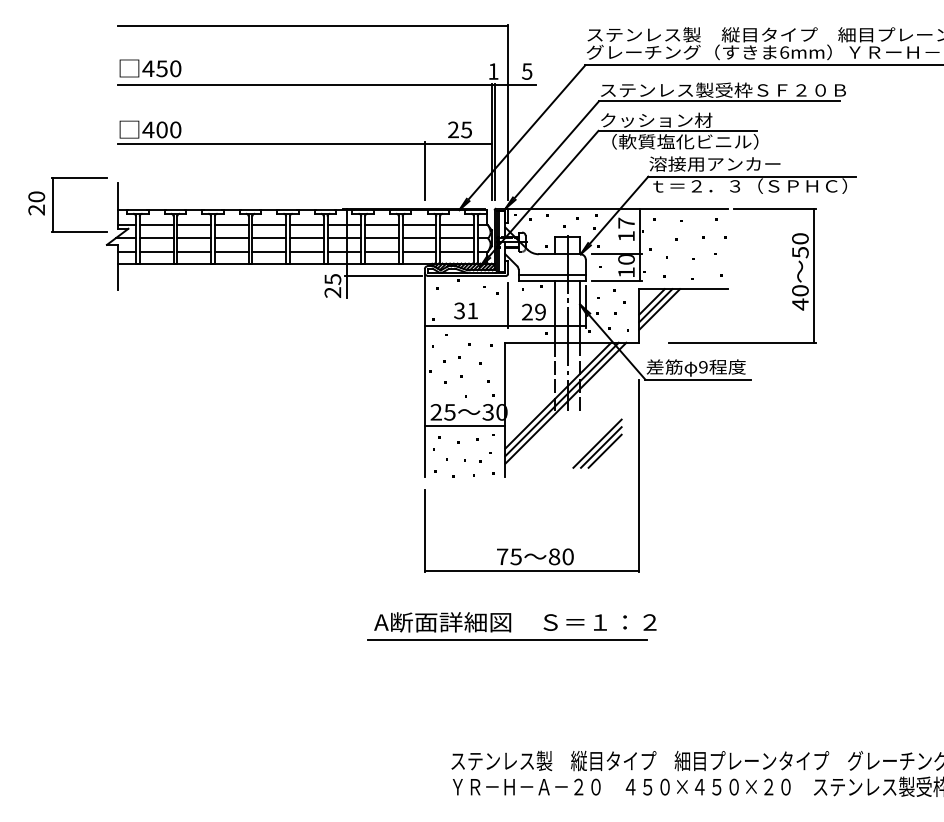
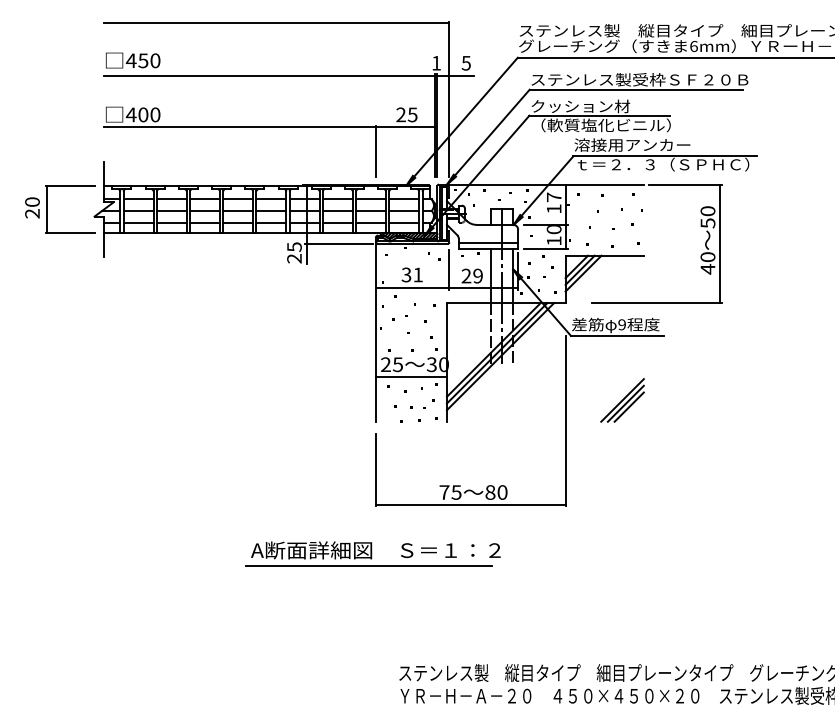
part: (53, 205) -> (47, 209), moved
part: (597, 443) -> (622, 400), moved
part: (511, 625) -> (372, 553), moved

